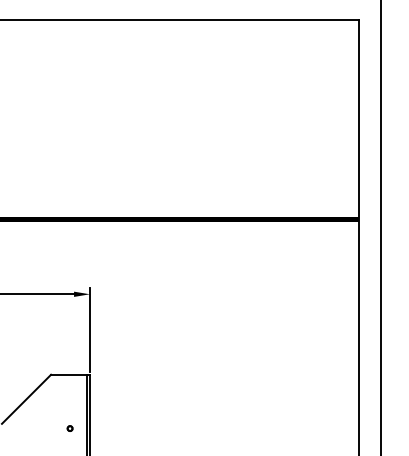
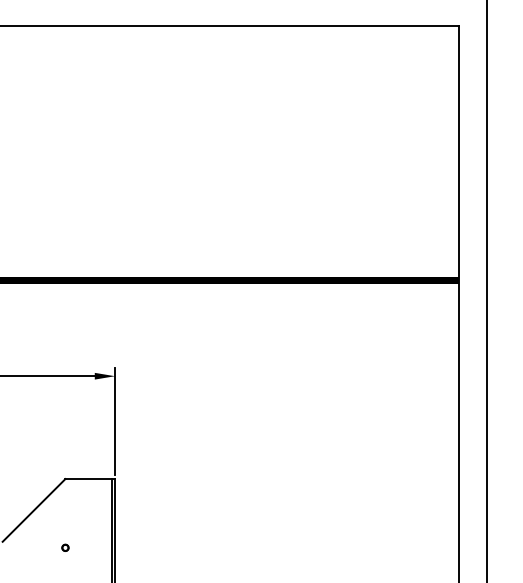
part: (69, 428) -> (64, 547), moved

